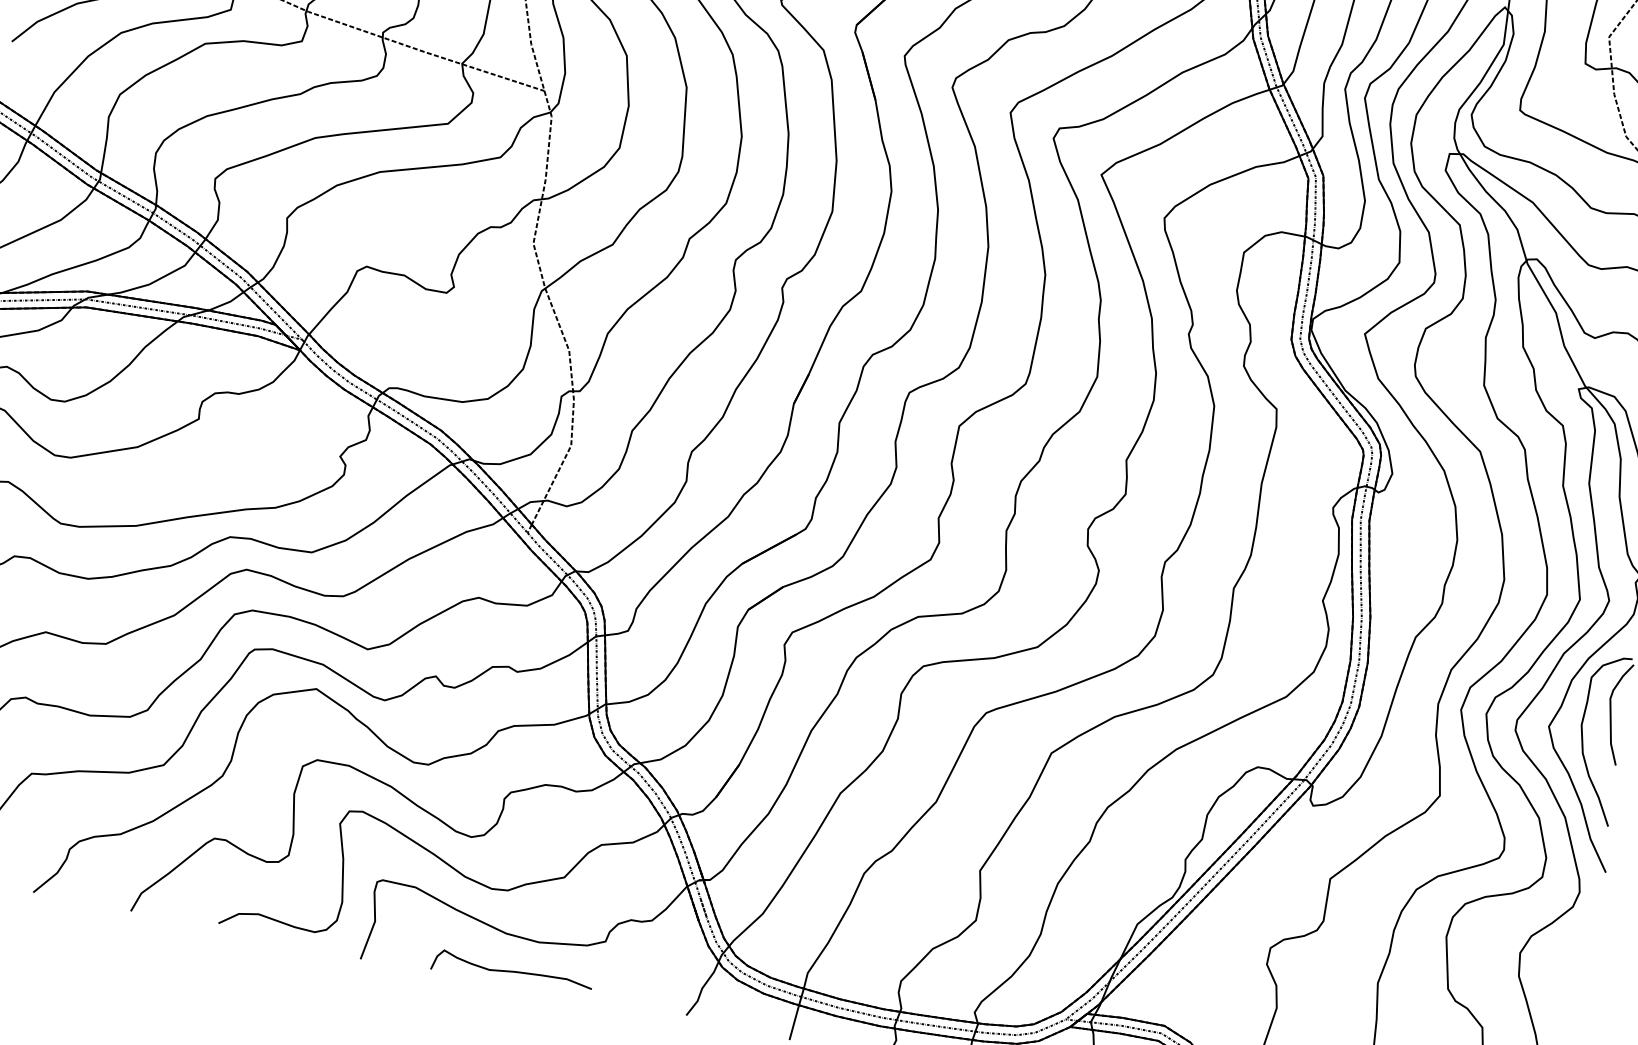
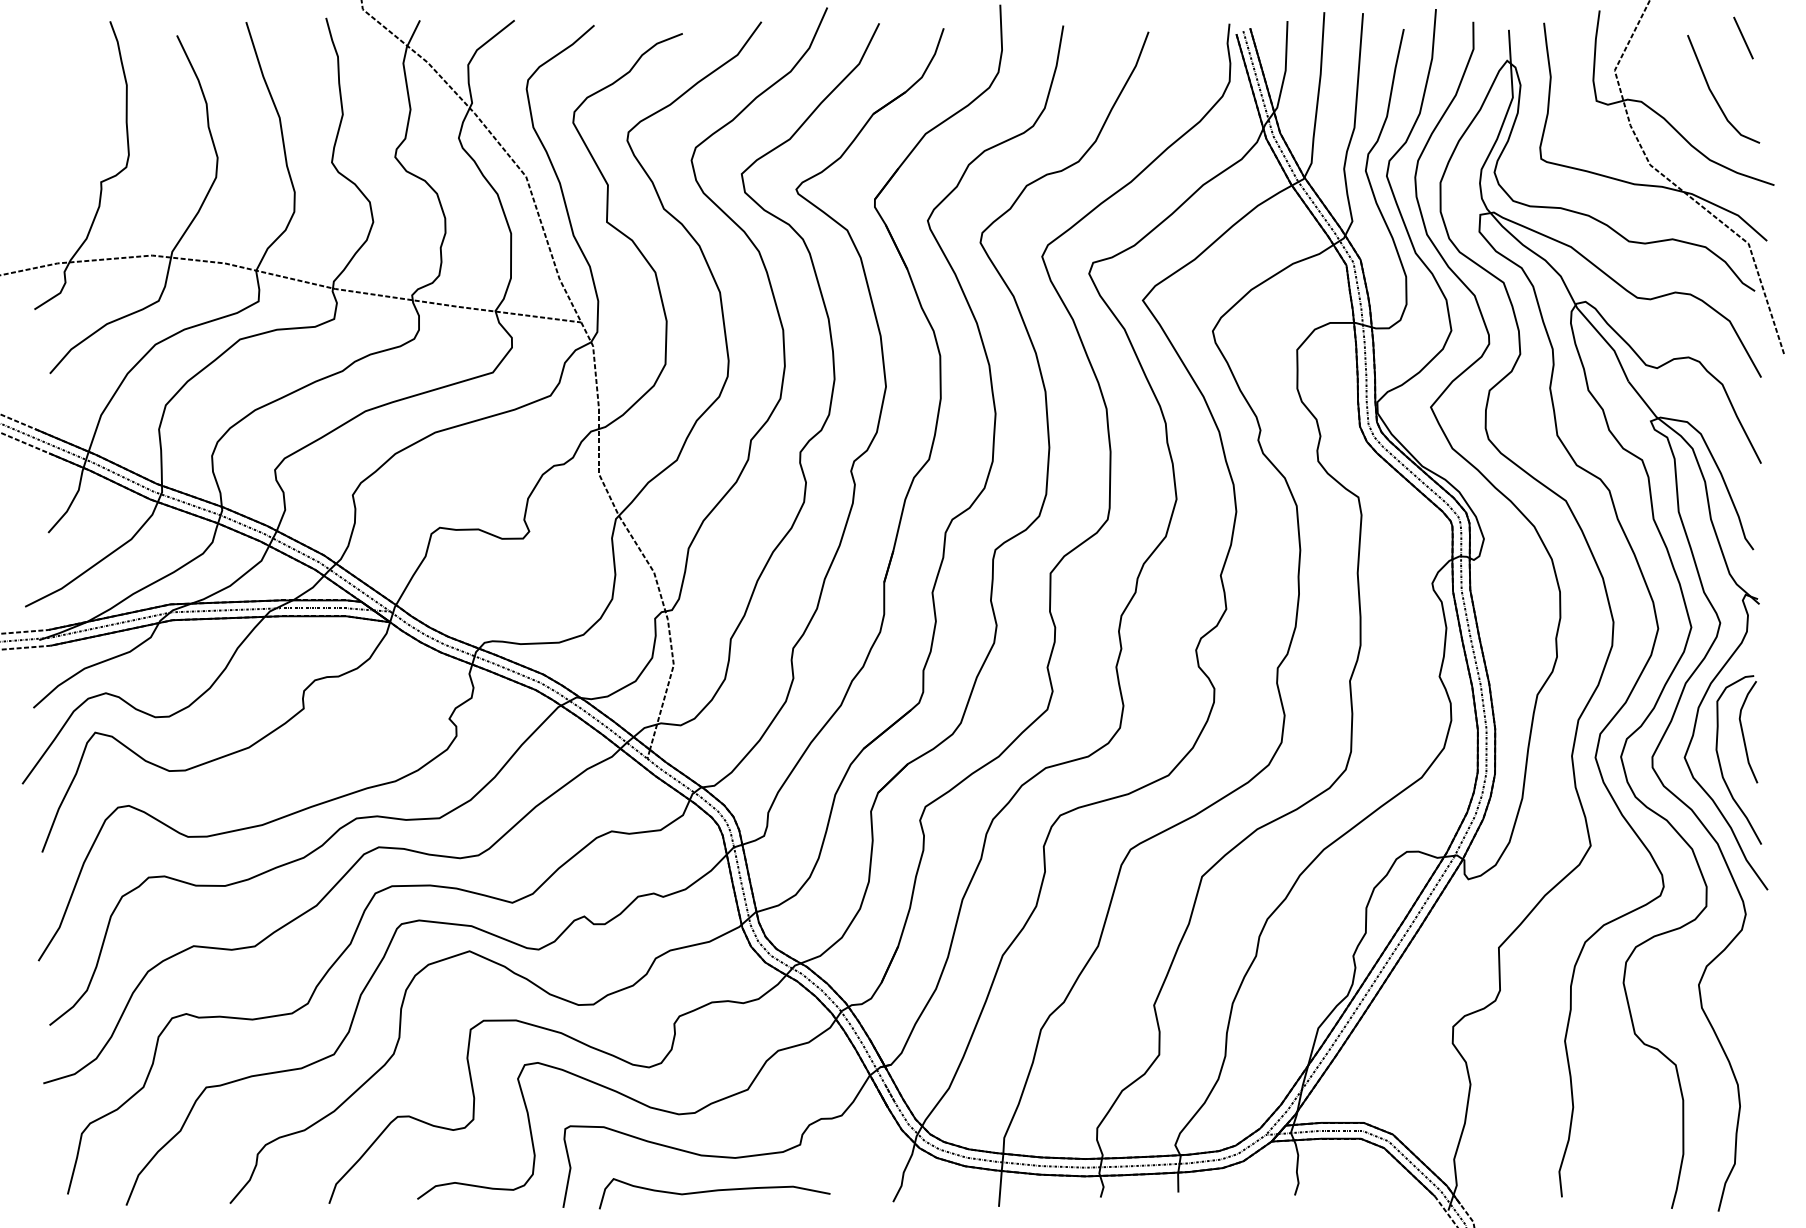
part: (512, 973) -> (714, 1193), size x1.43

